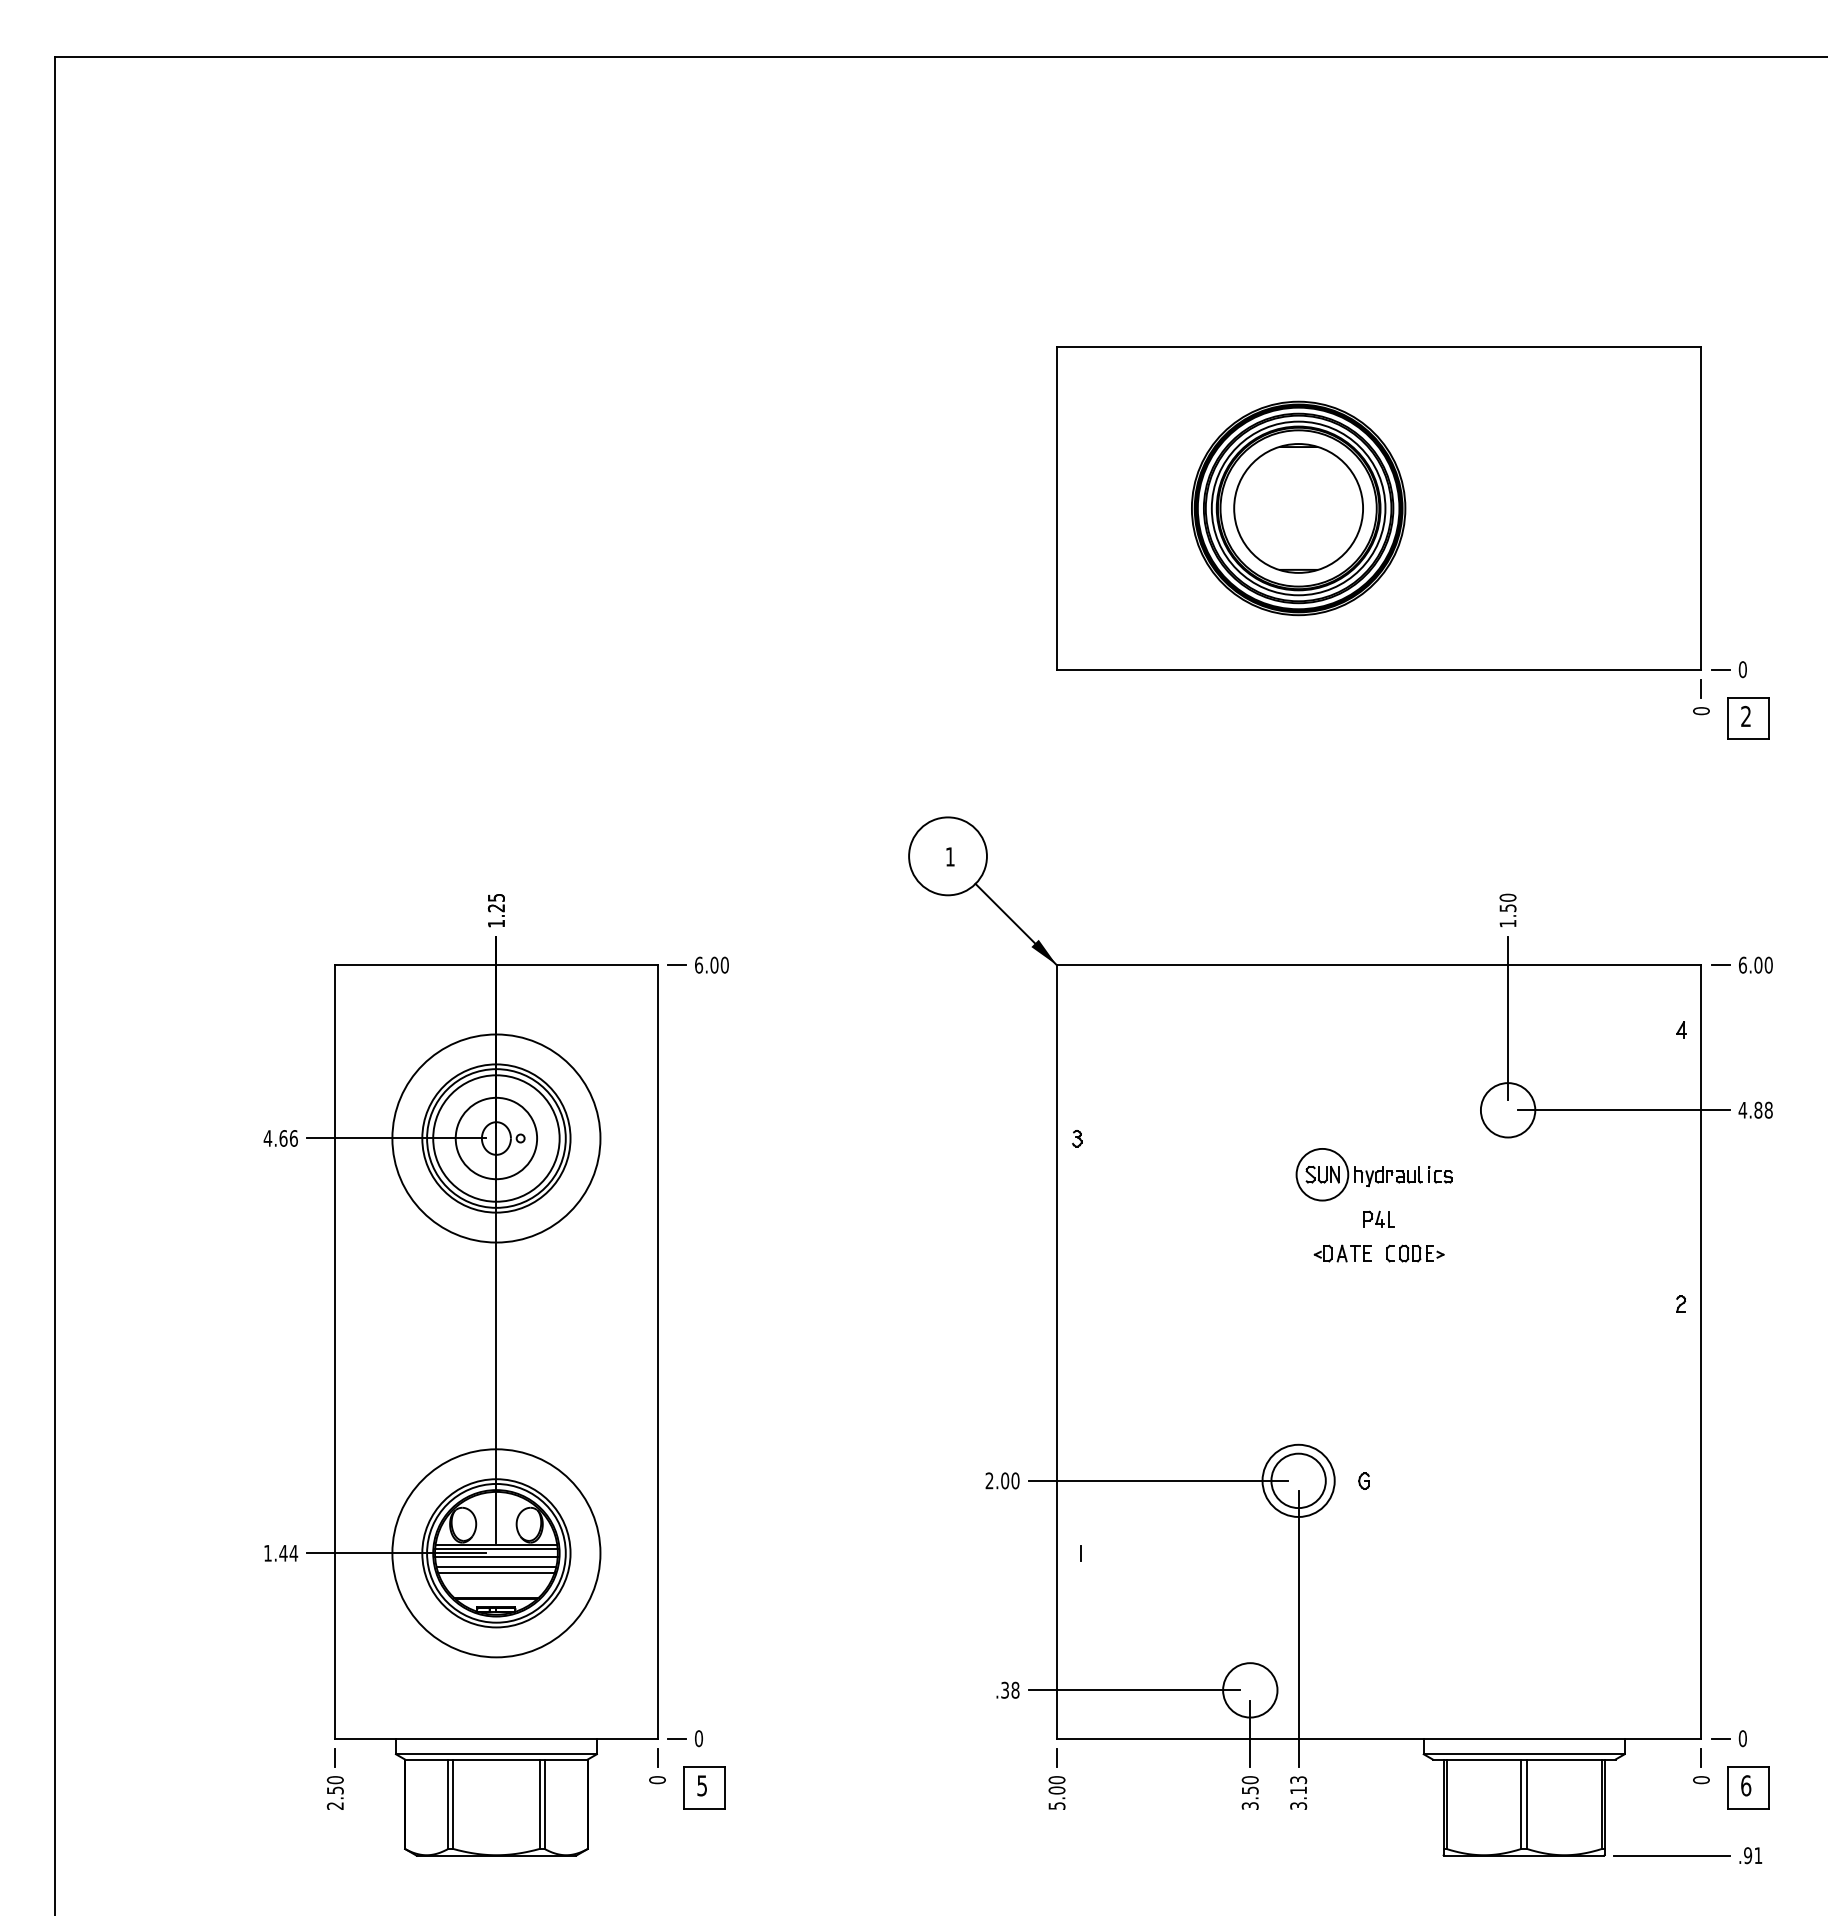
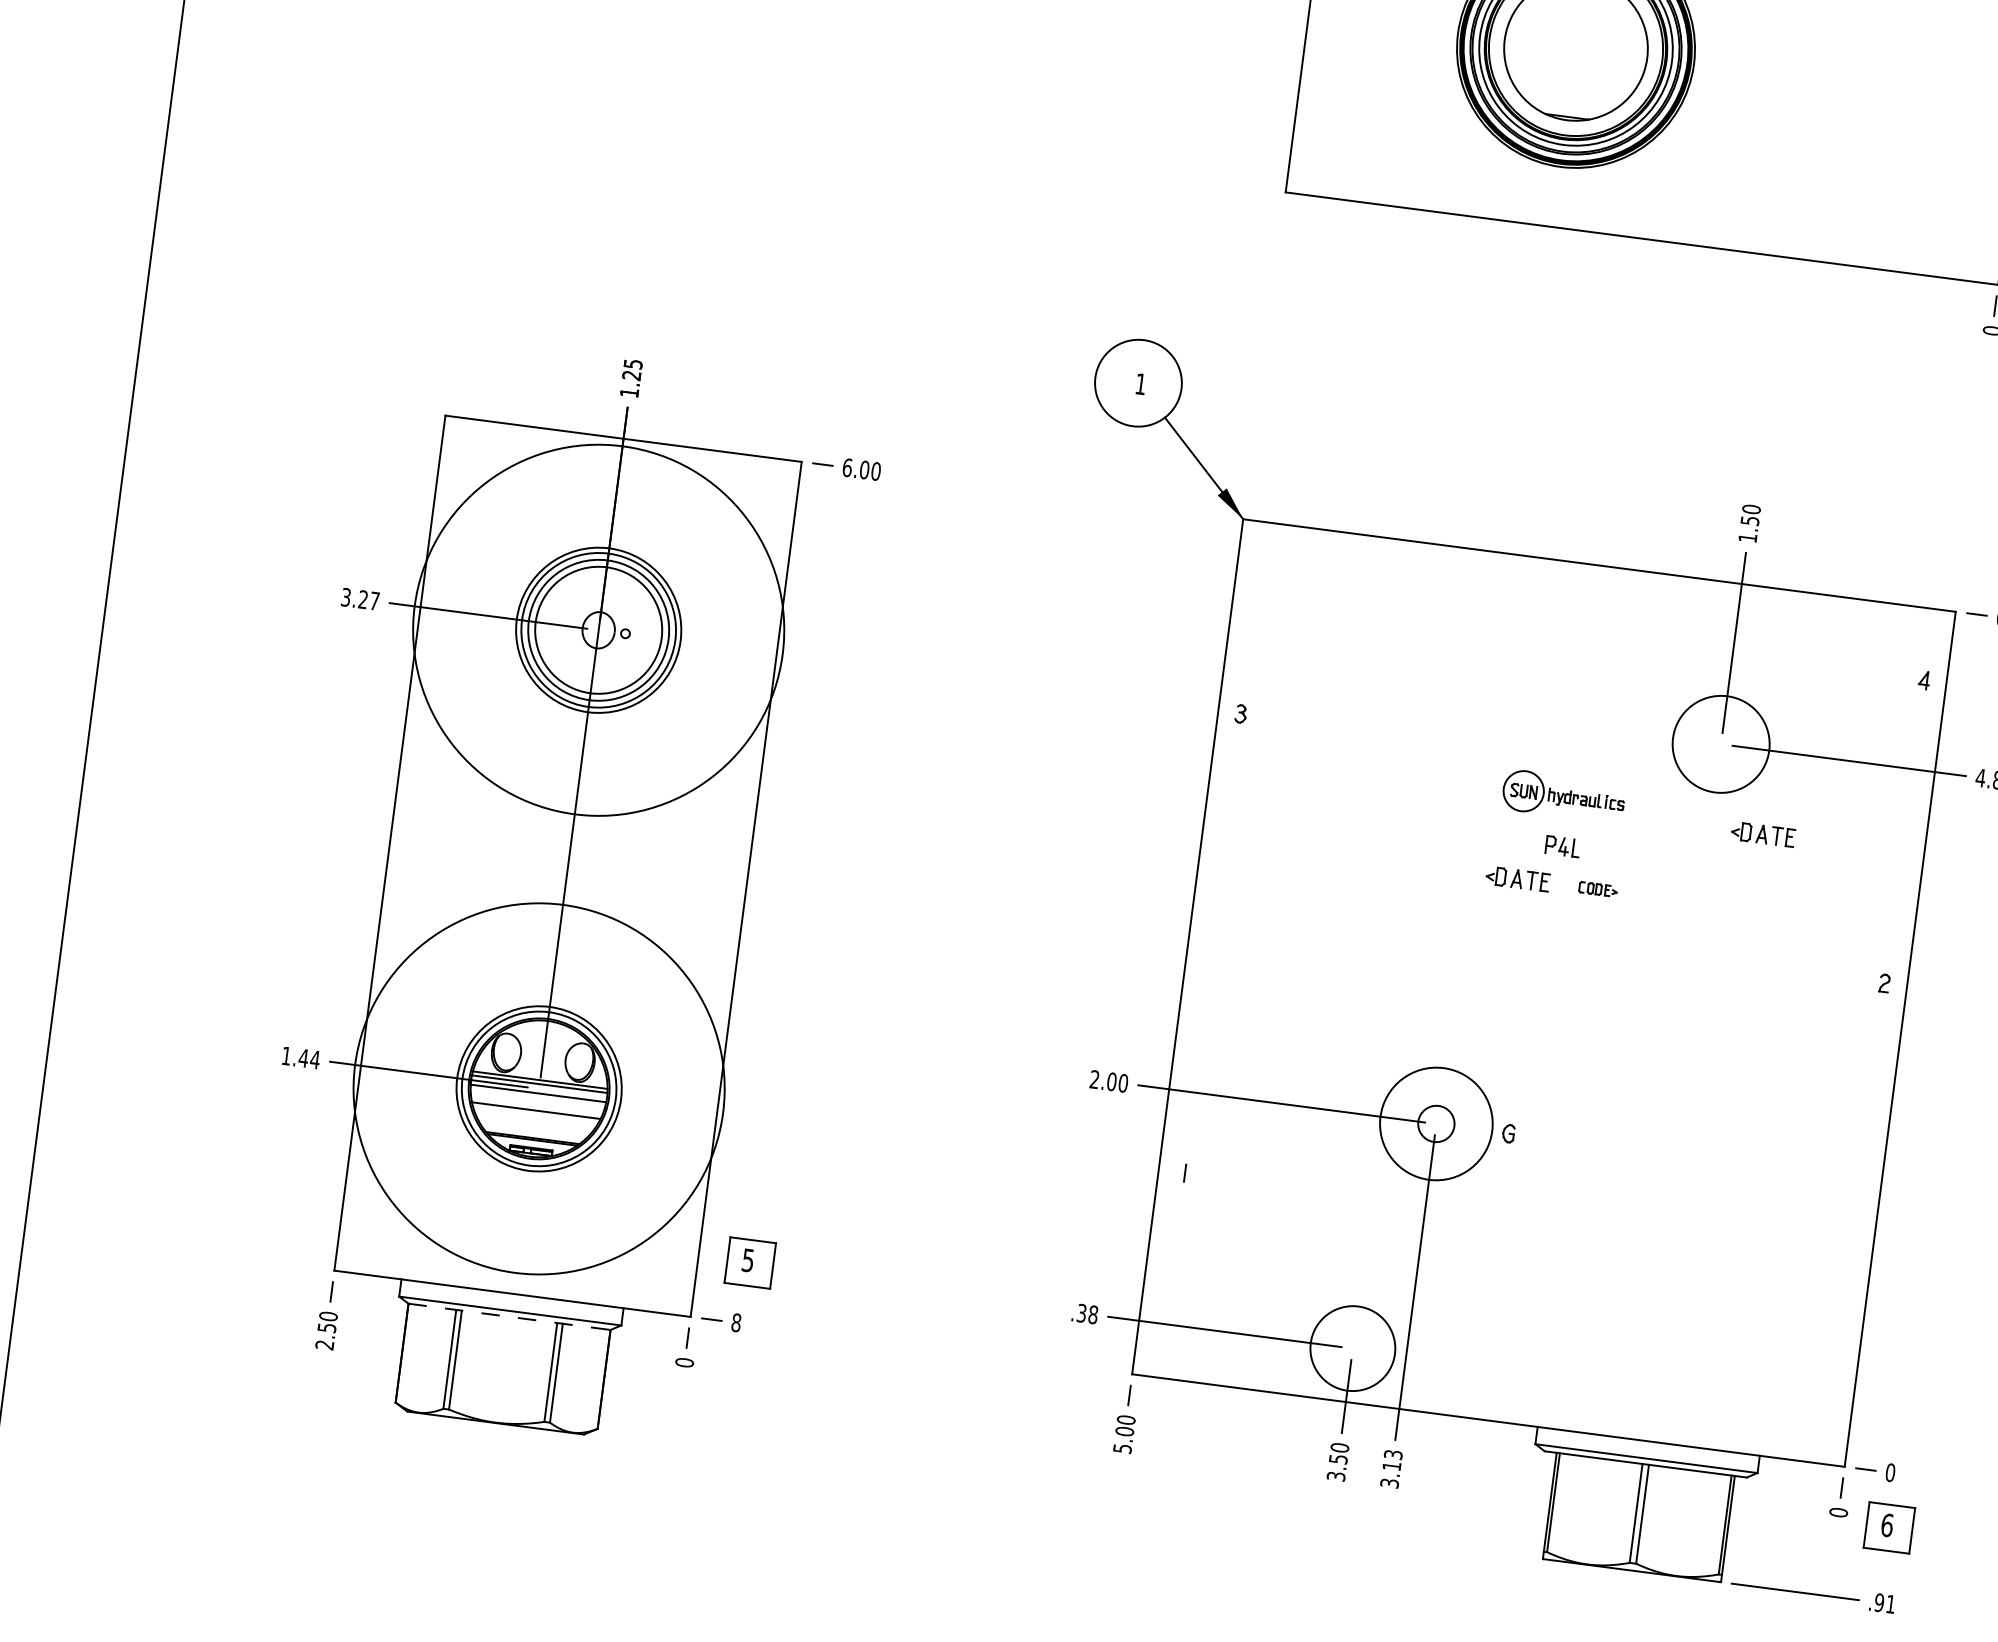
circle: (1507, 1110) -> (1720, 744), size x1.6
text: (280, 1138) -> (359, 599), 4.66 -> 3.27
circle: (496, 1138) -> (598, 630), size x1.4
circle: (496, 1138) -> (598, 630), size x1.6
part: (1373, 1174) -> (1563, 796), size x0.7
part: (1555, 1185) -> (1762, 834), added
part: (1415, 1253) -> (1598, 889), size x0.6
circle: (1298, 1480) -> (1436, 1123), size x0.6
circle: (1298, 1480) -> (1436, 1123), size x1.4
circle: (496, 1553) -> (539, 1089), size x1.6
line: (496, 1567) -> (537, 1104), removed
circle: (1250, 1690) -> (1353, 1348), size x1.4
text: (699, 1738) -> (737, 1322), 0 -> 8
line: (496, 1759) -> (509, 1316), solid -> dashed
part: (704, 1787) -> (750, 1262), moved

